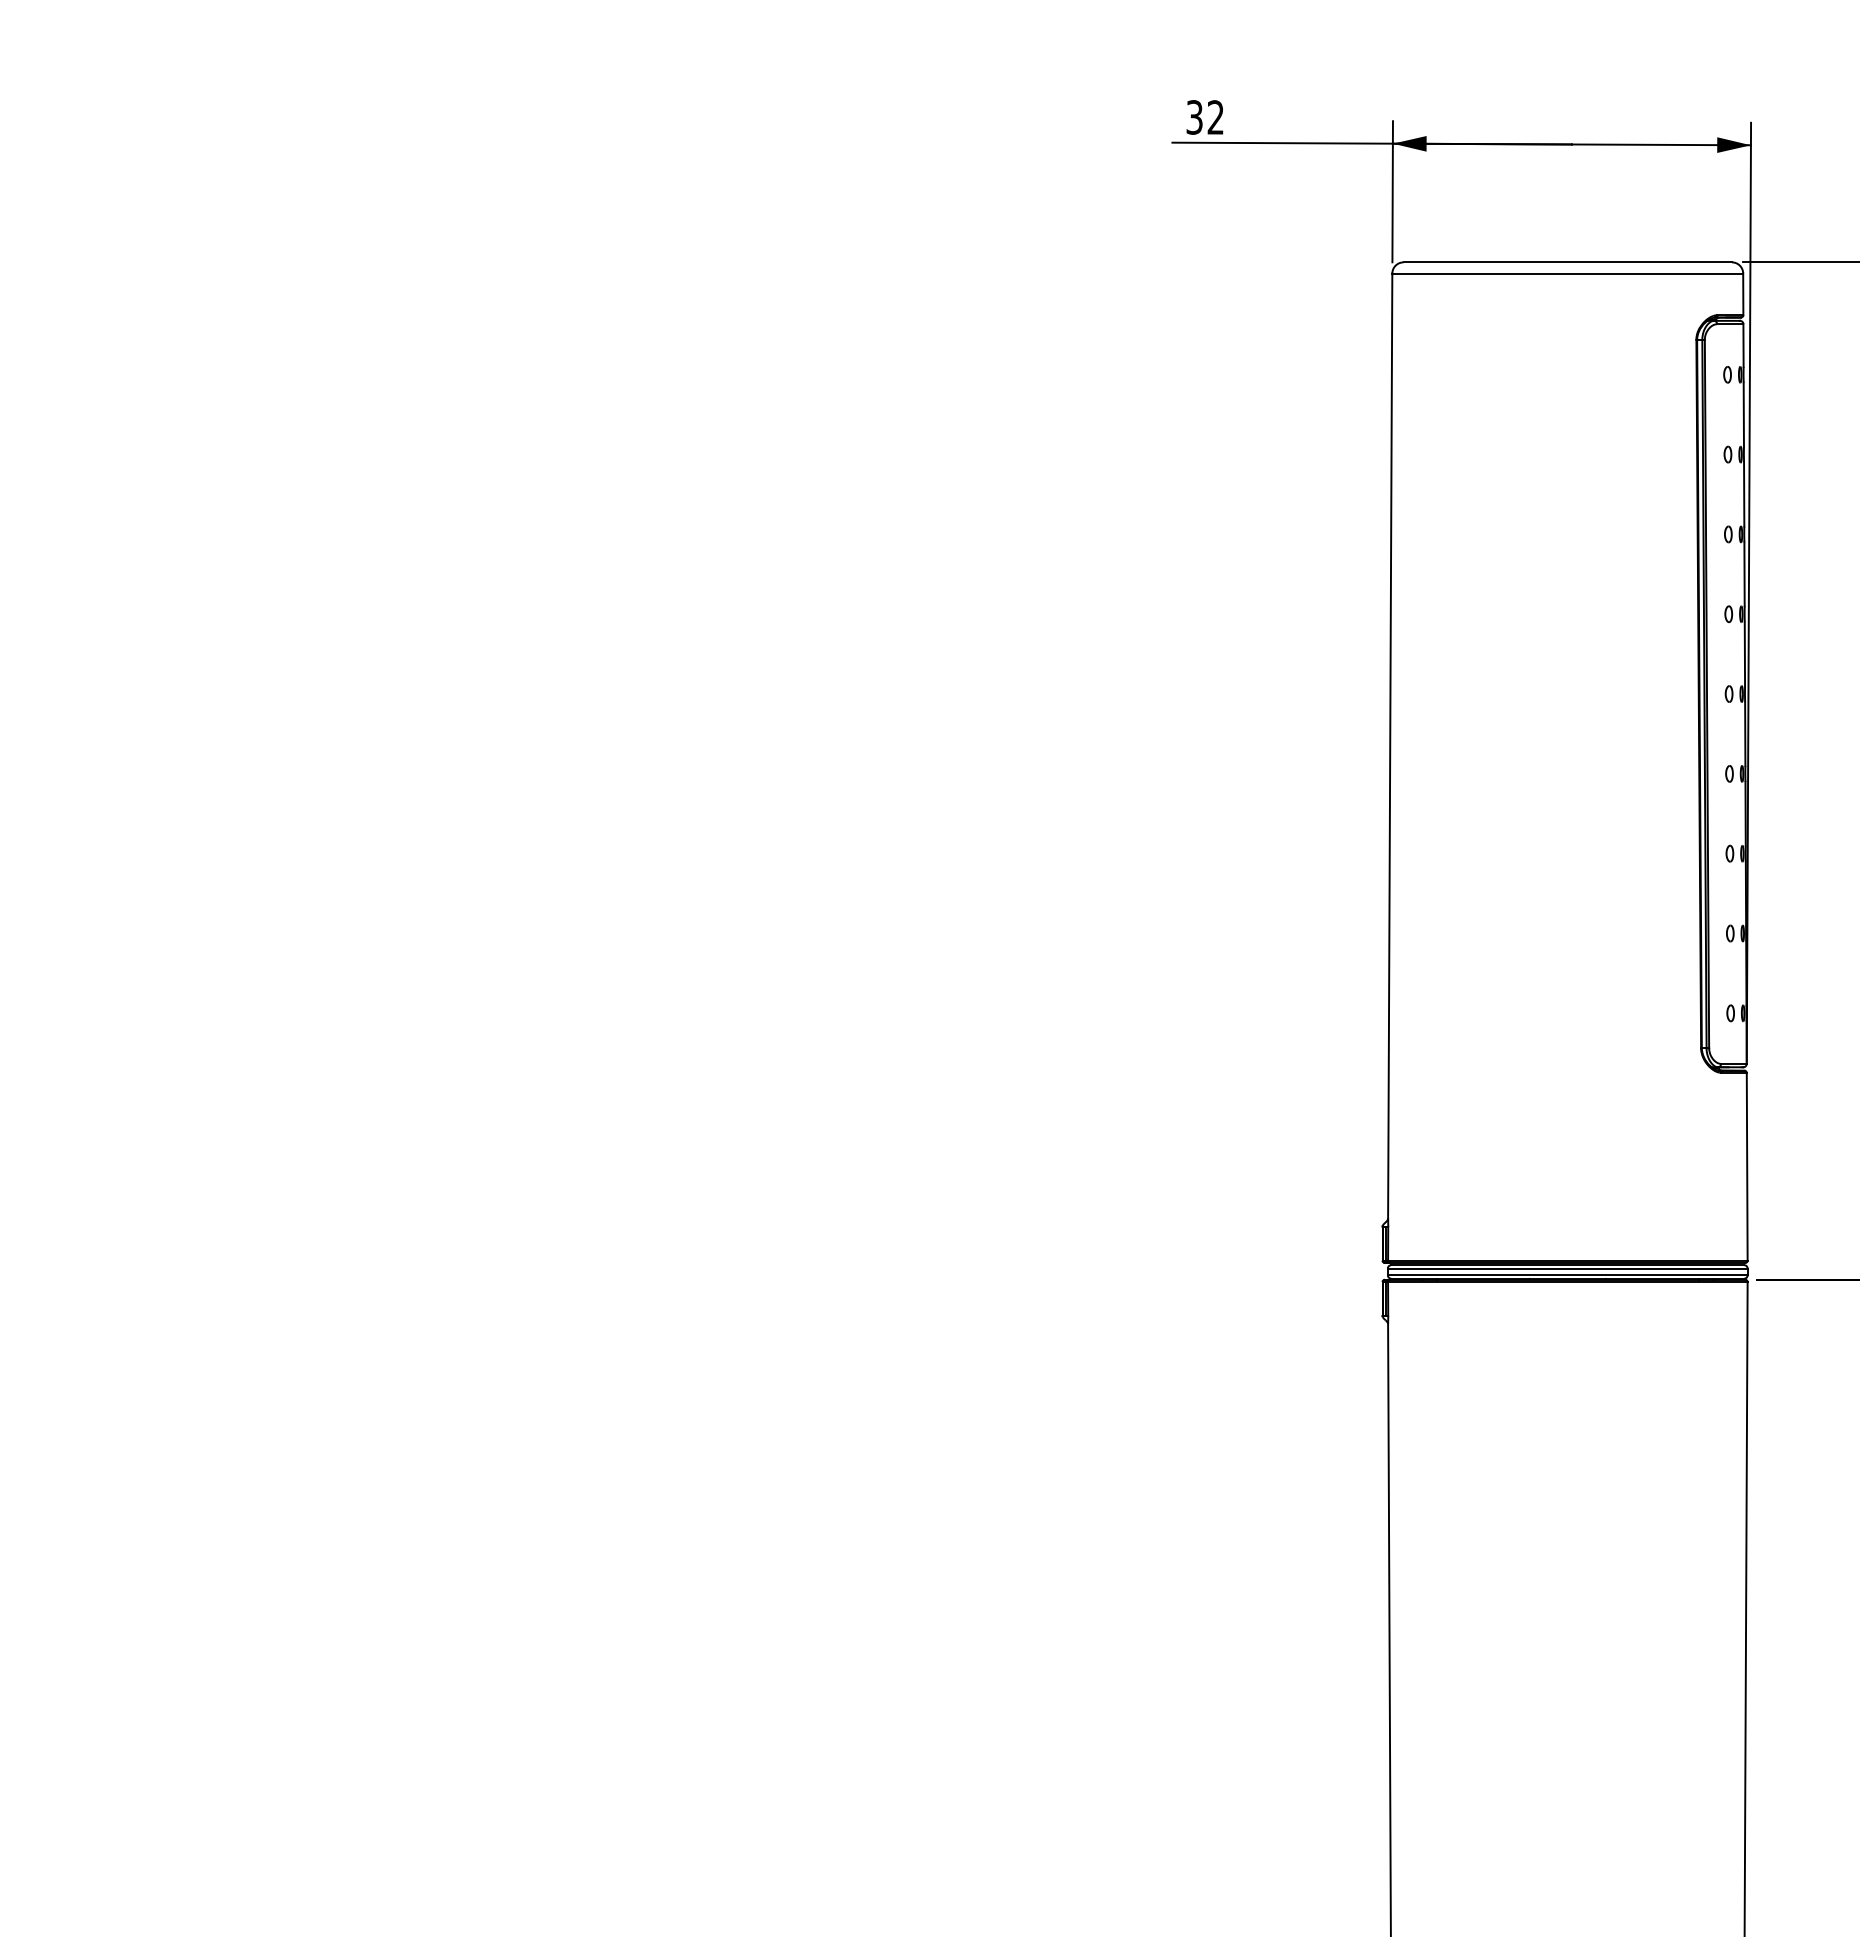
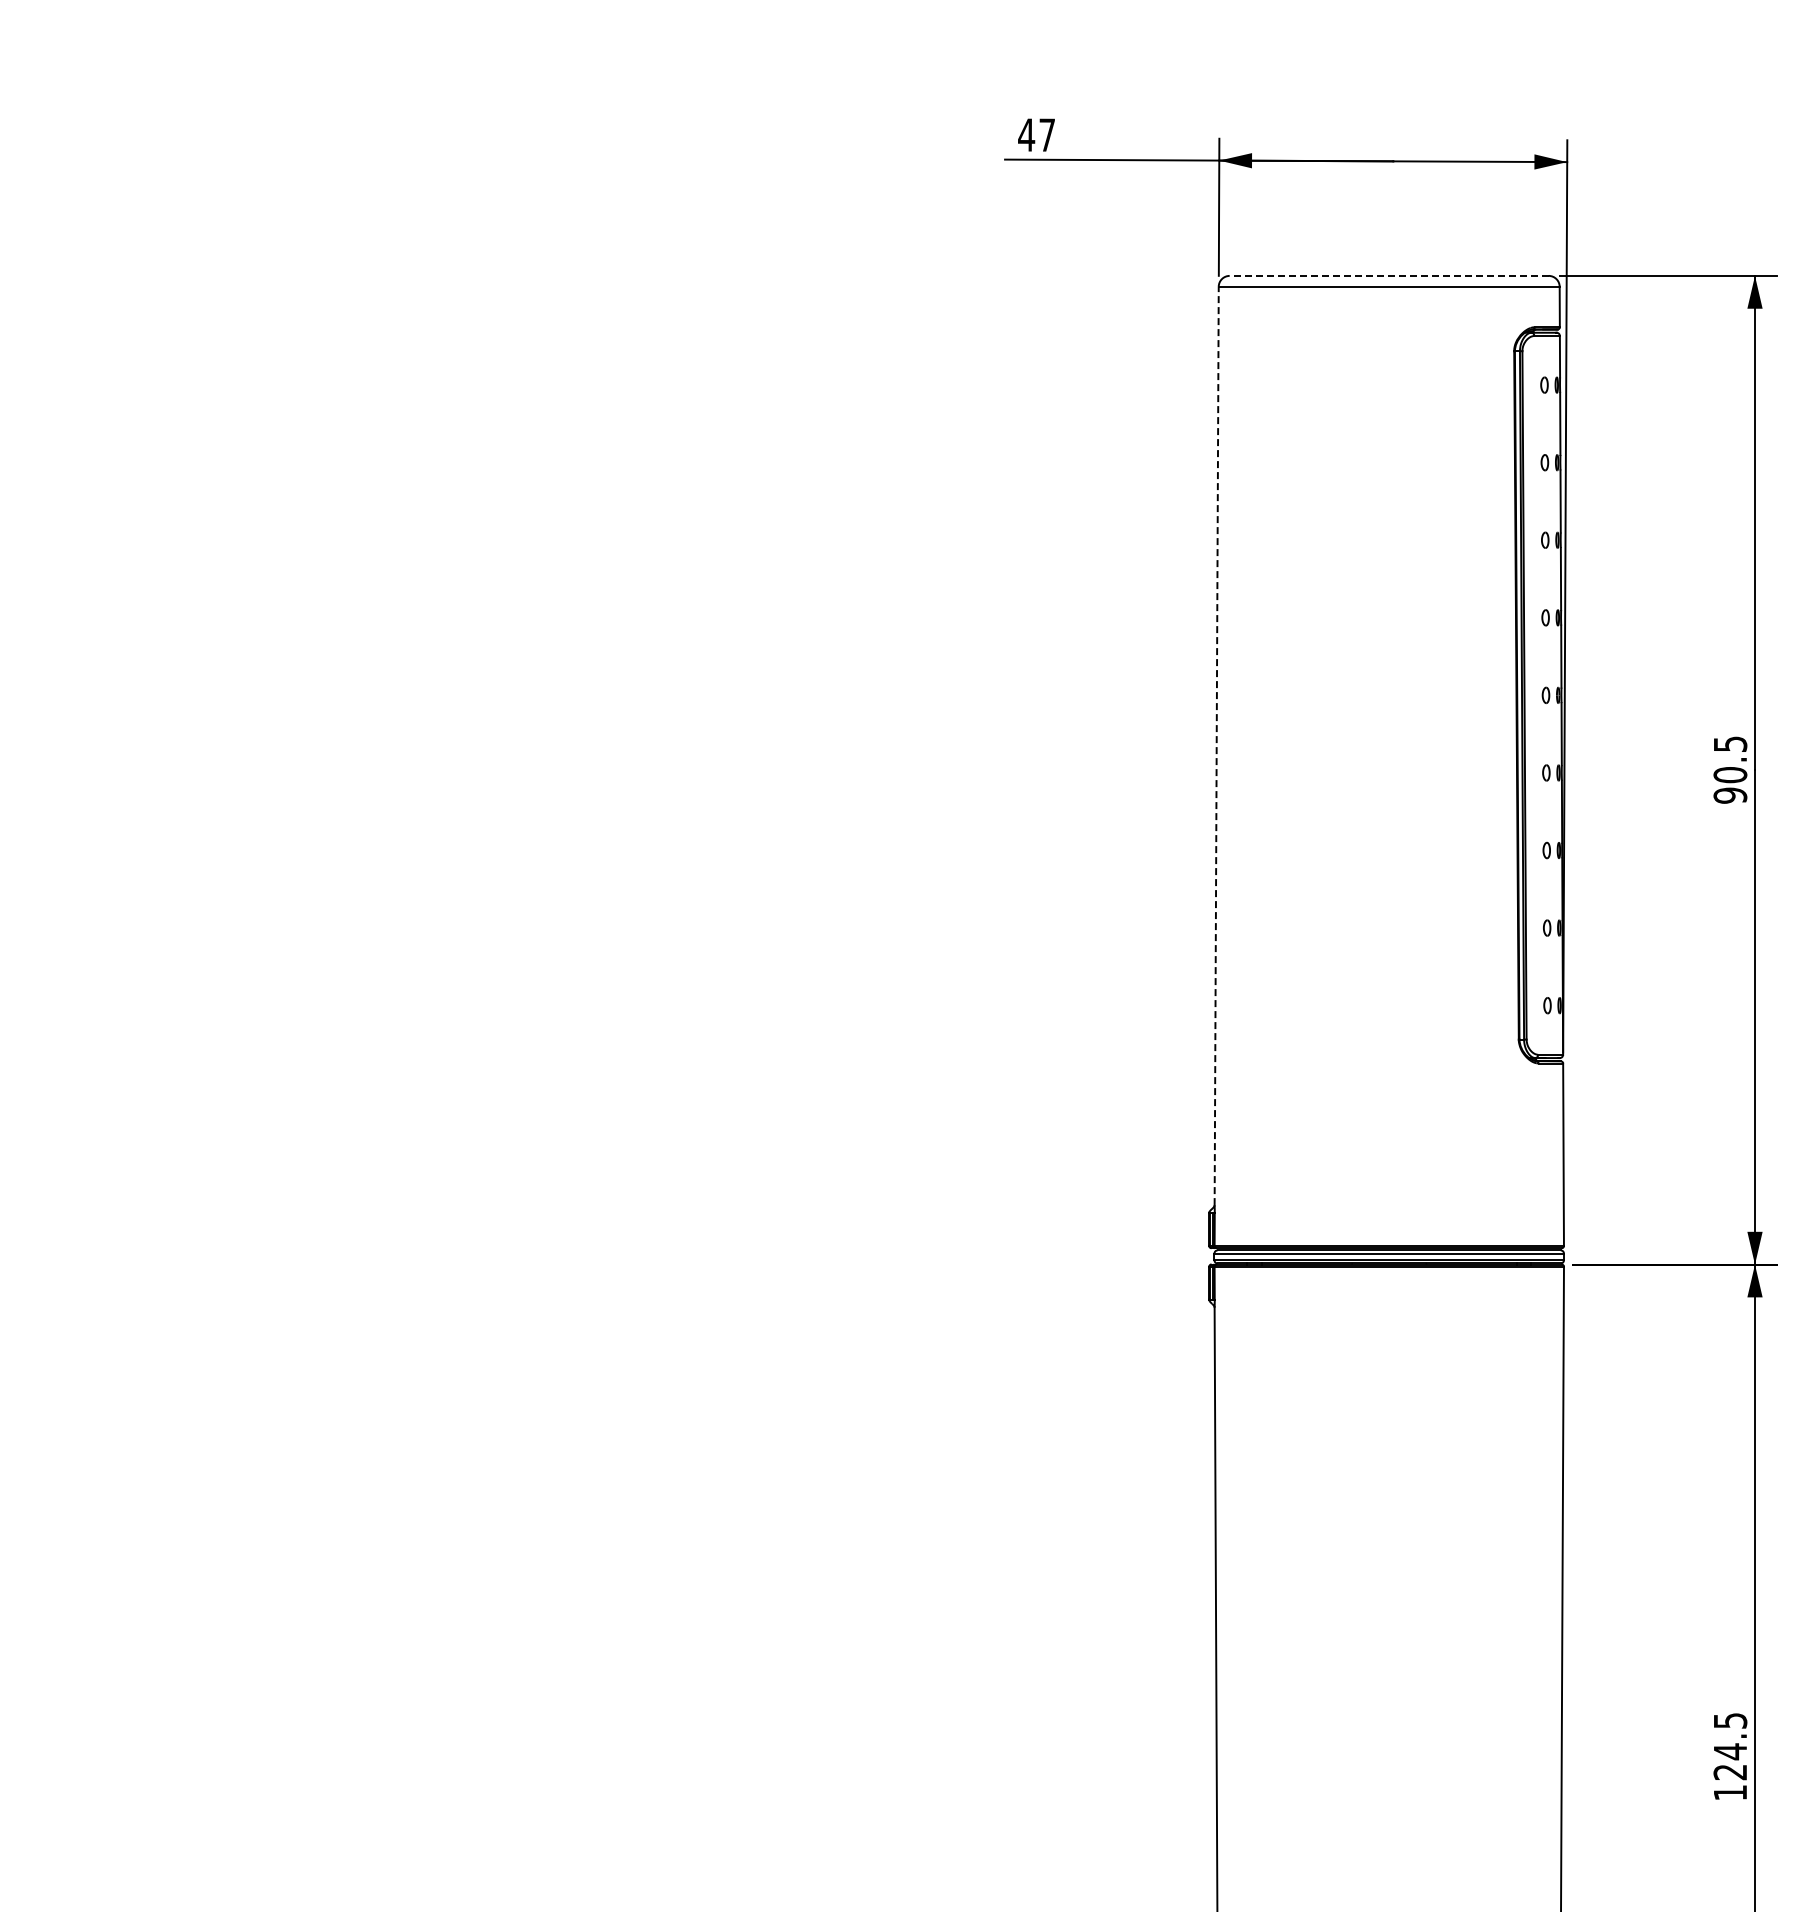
text: (1204, 117) -> (1036, 135), 32 -> 47
line: (1568, 261) -> (1389, 275), solid -> dashed
line: (1390, 745) -> (1216, 745), solid -> dashed

